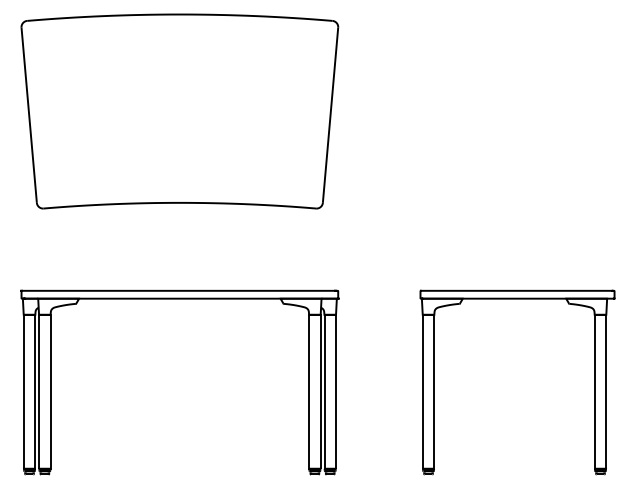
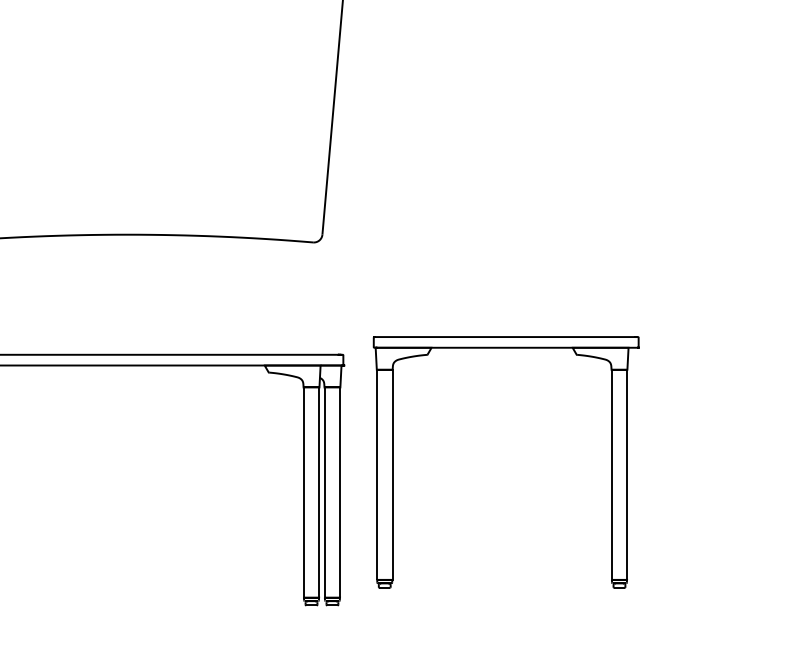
part: (594, 382) -> (611, 462), moved

